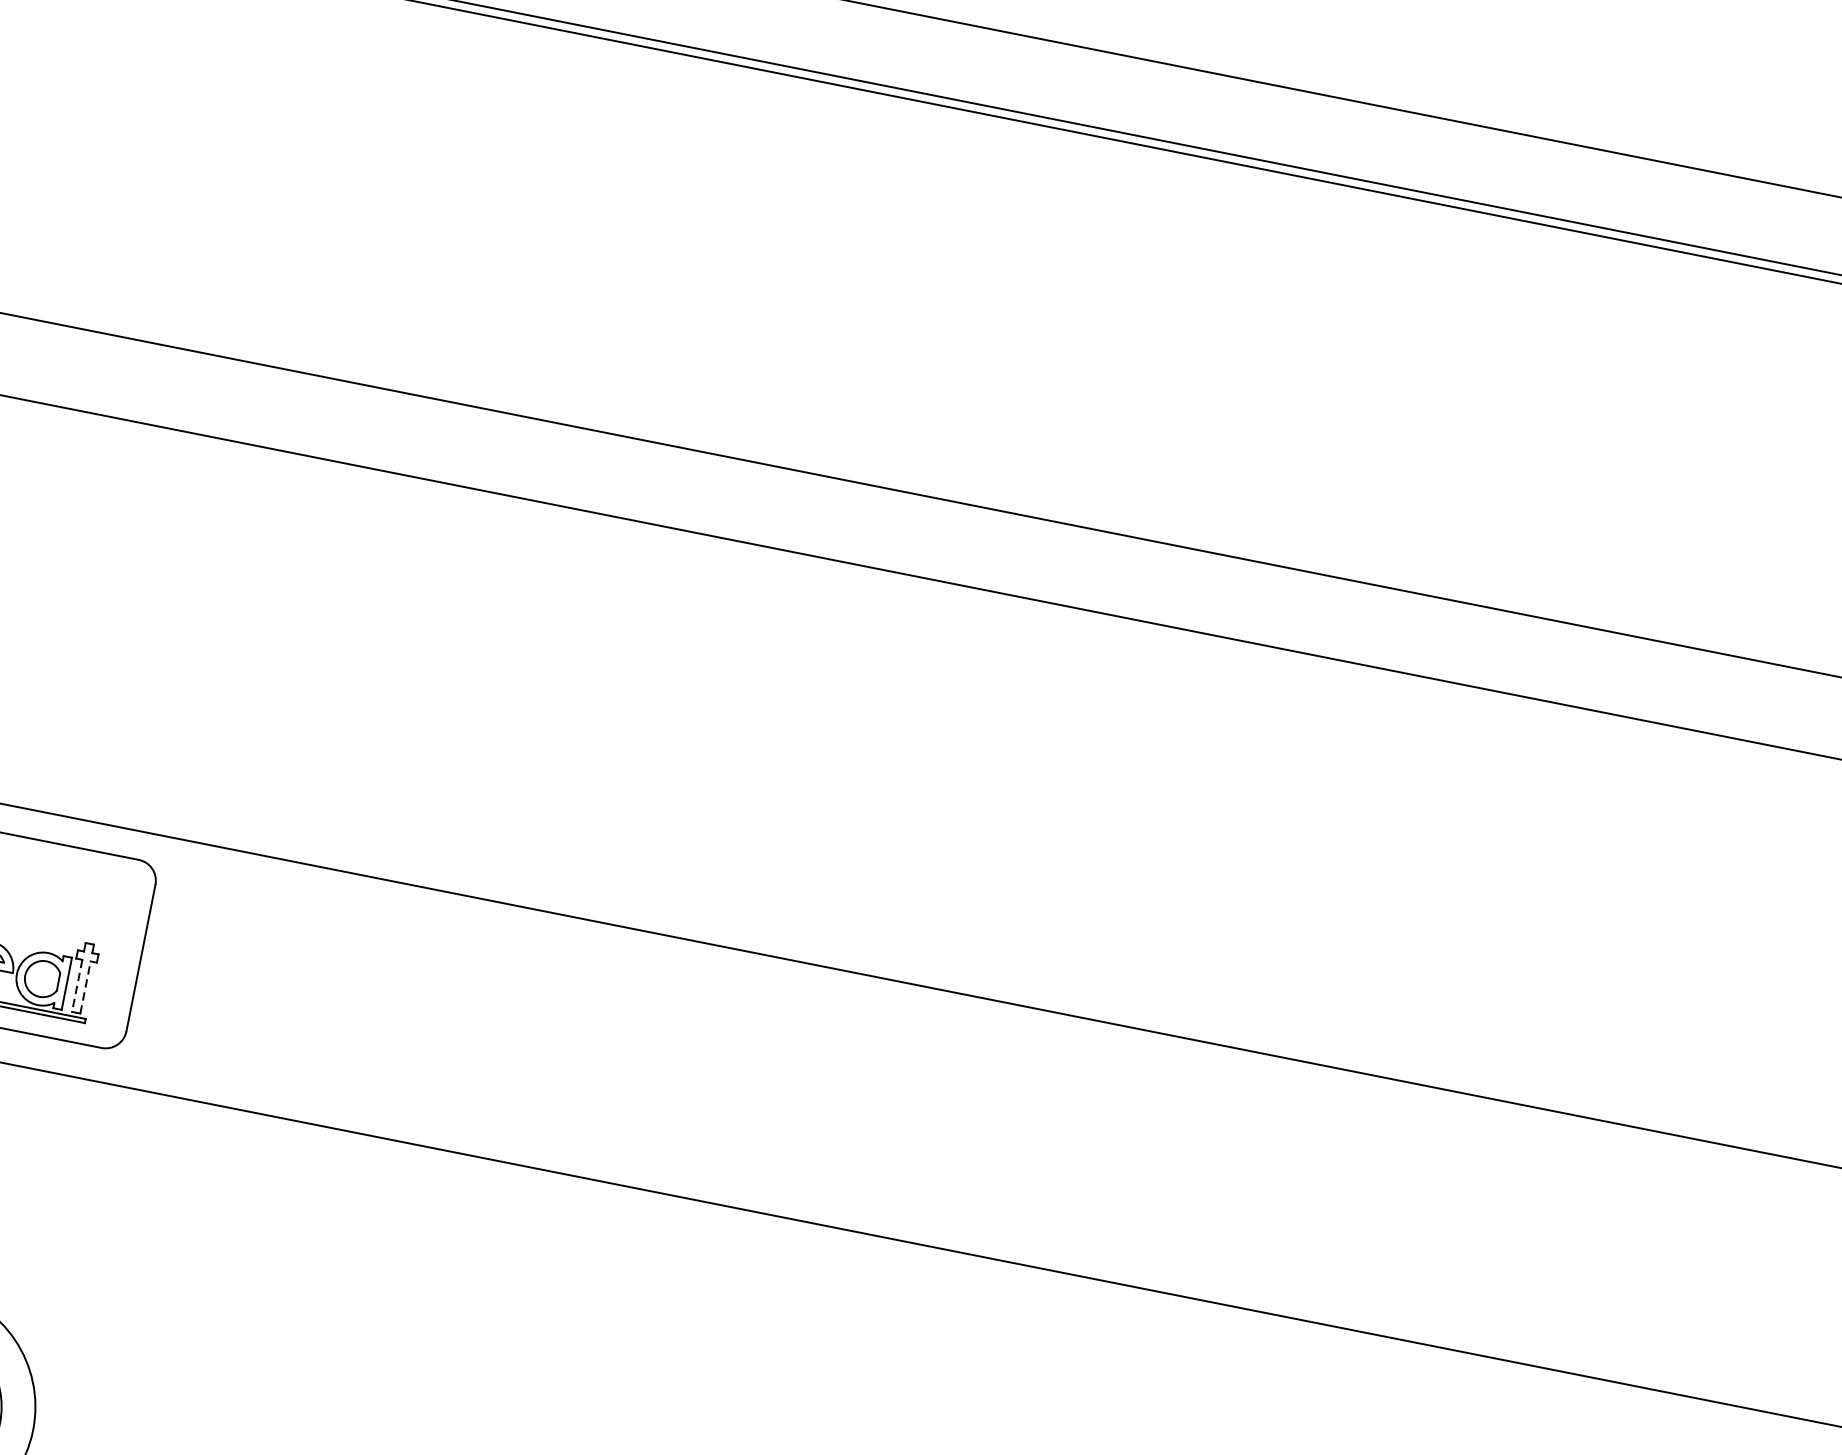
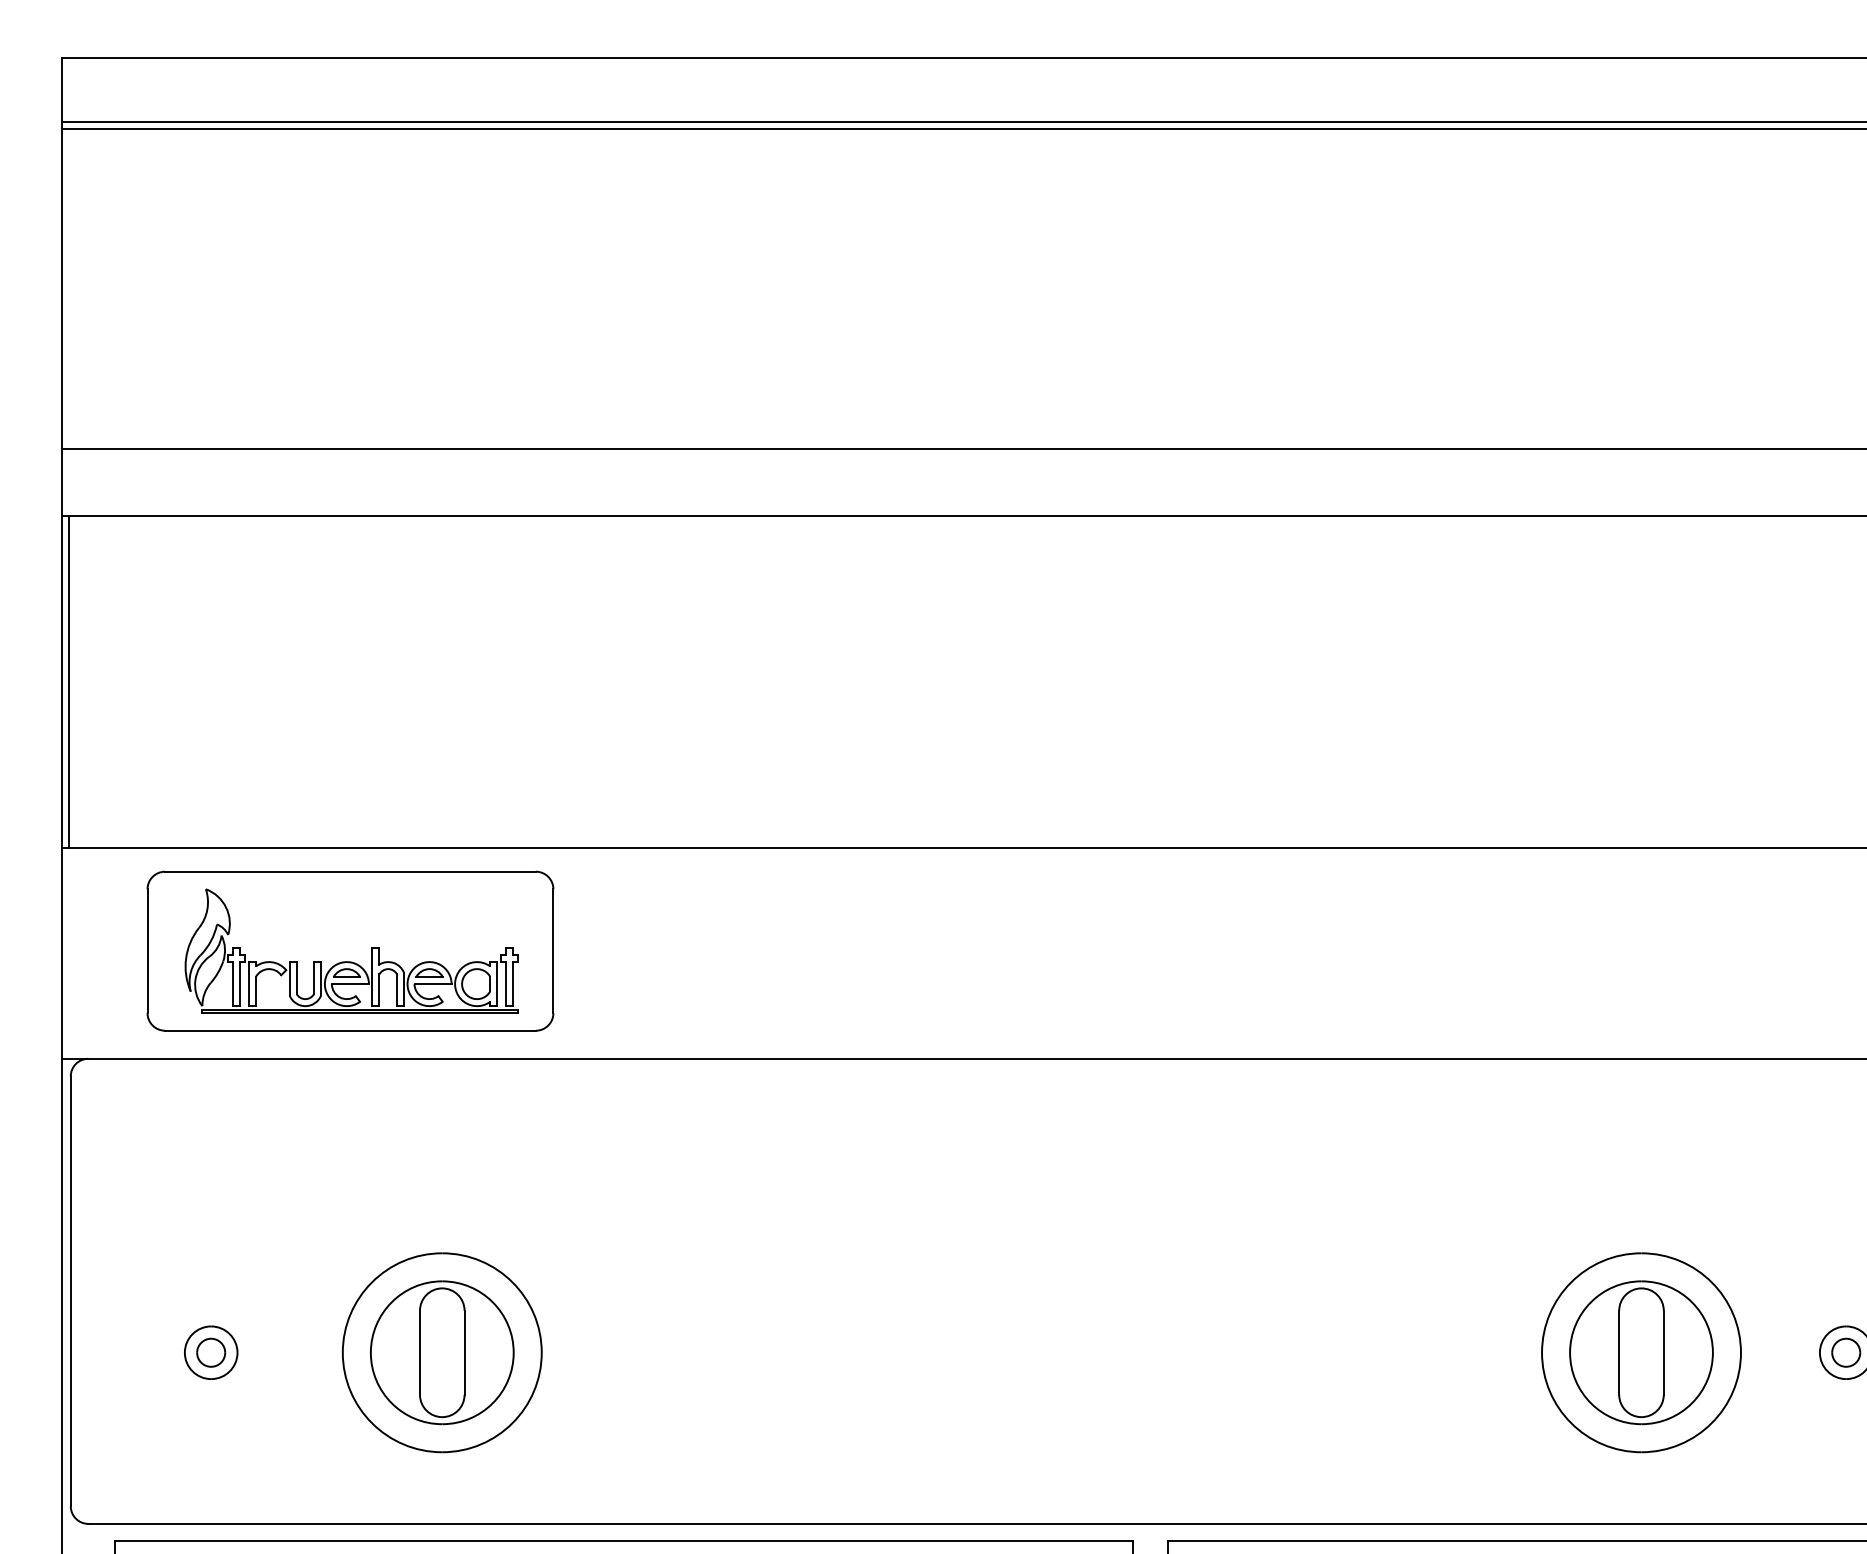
line: (77, 986) -> (506, 984), dashed -> solid
line: (86, 986) -> (513, 983), dashed -> solid

